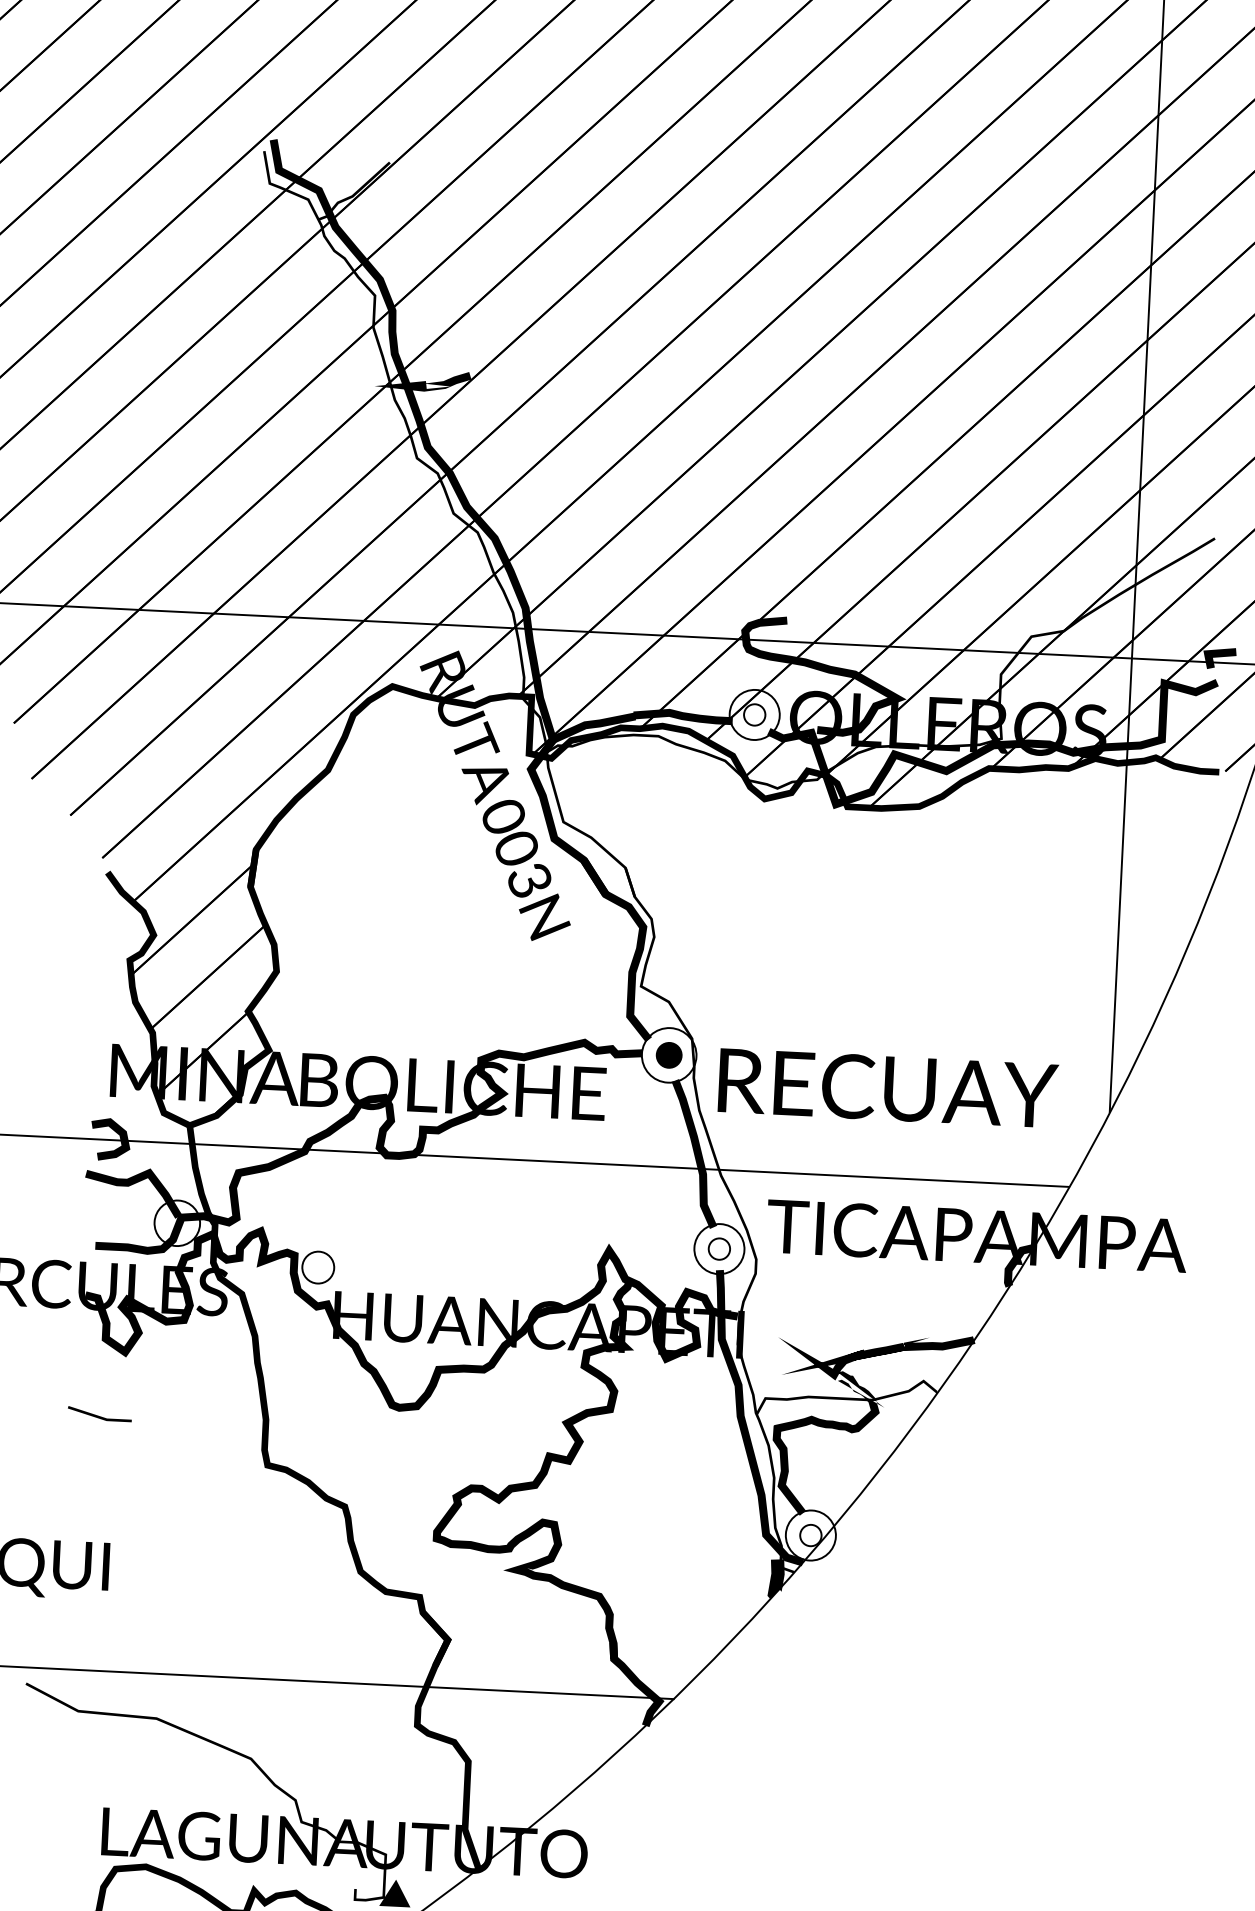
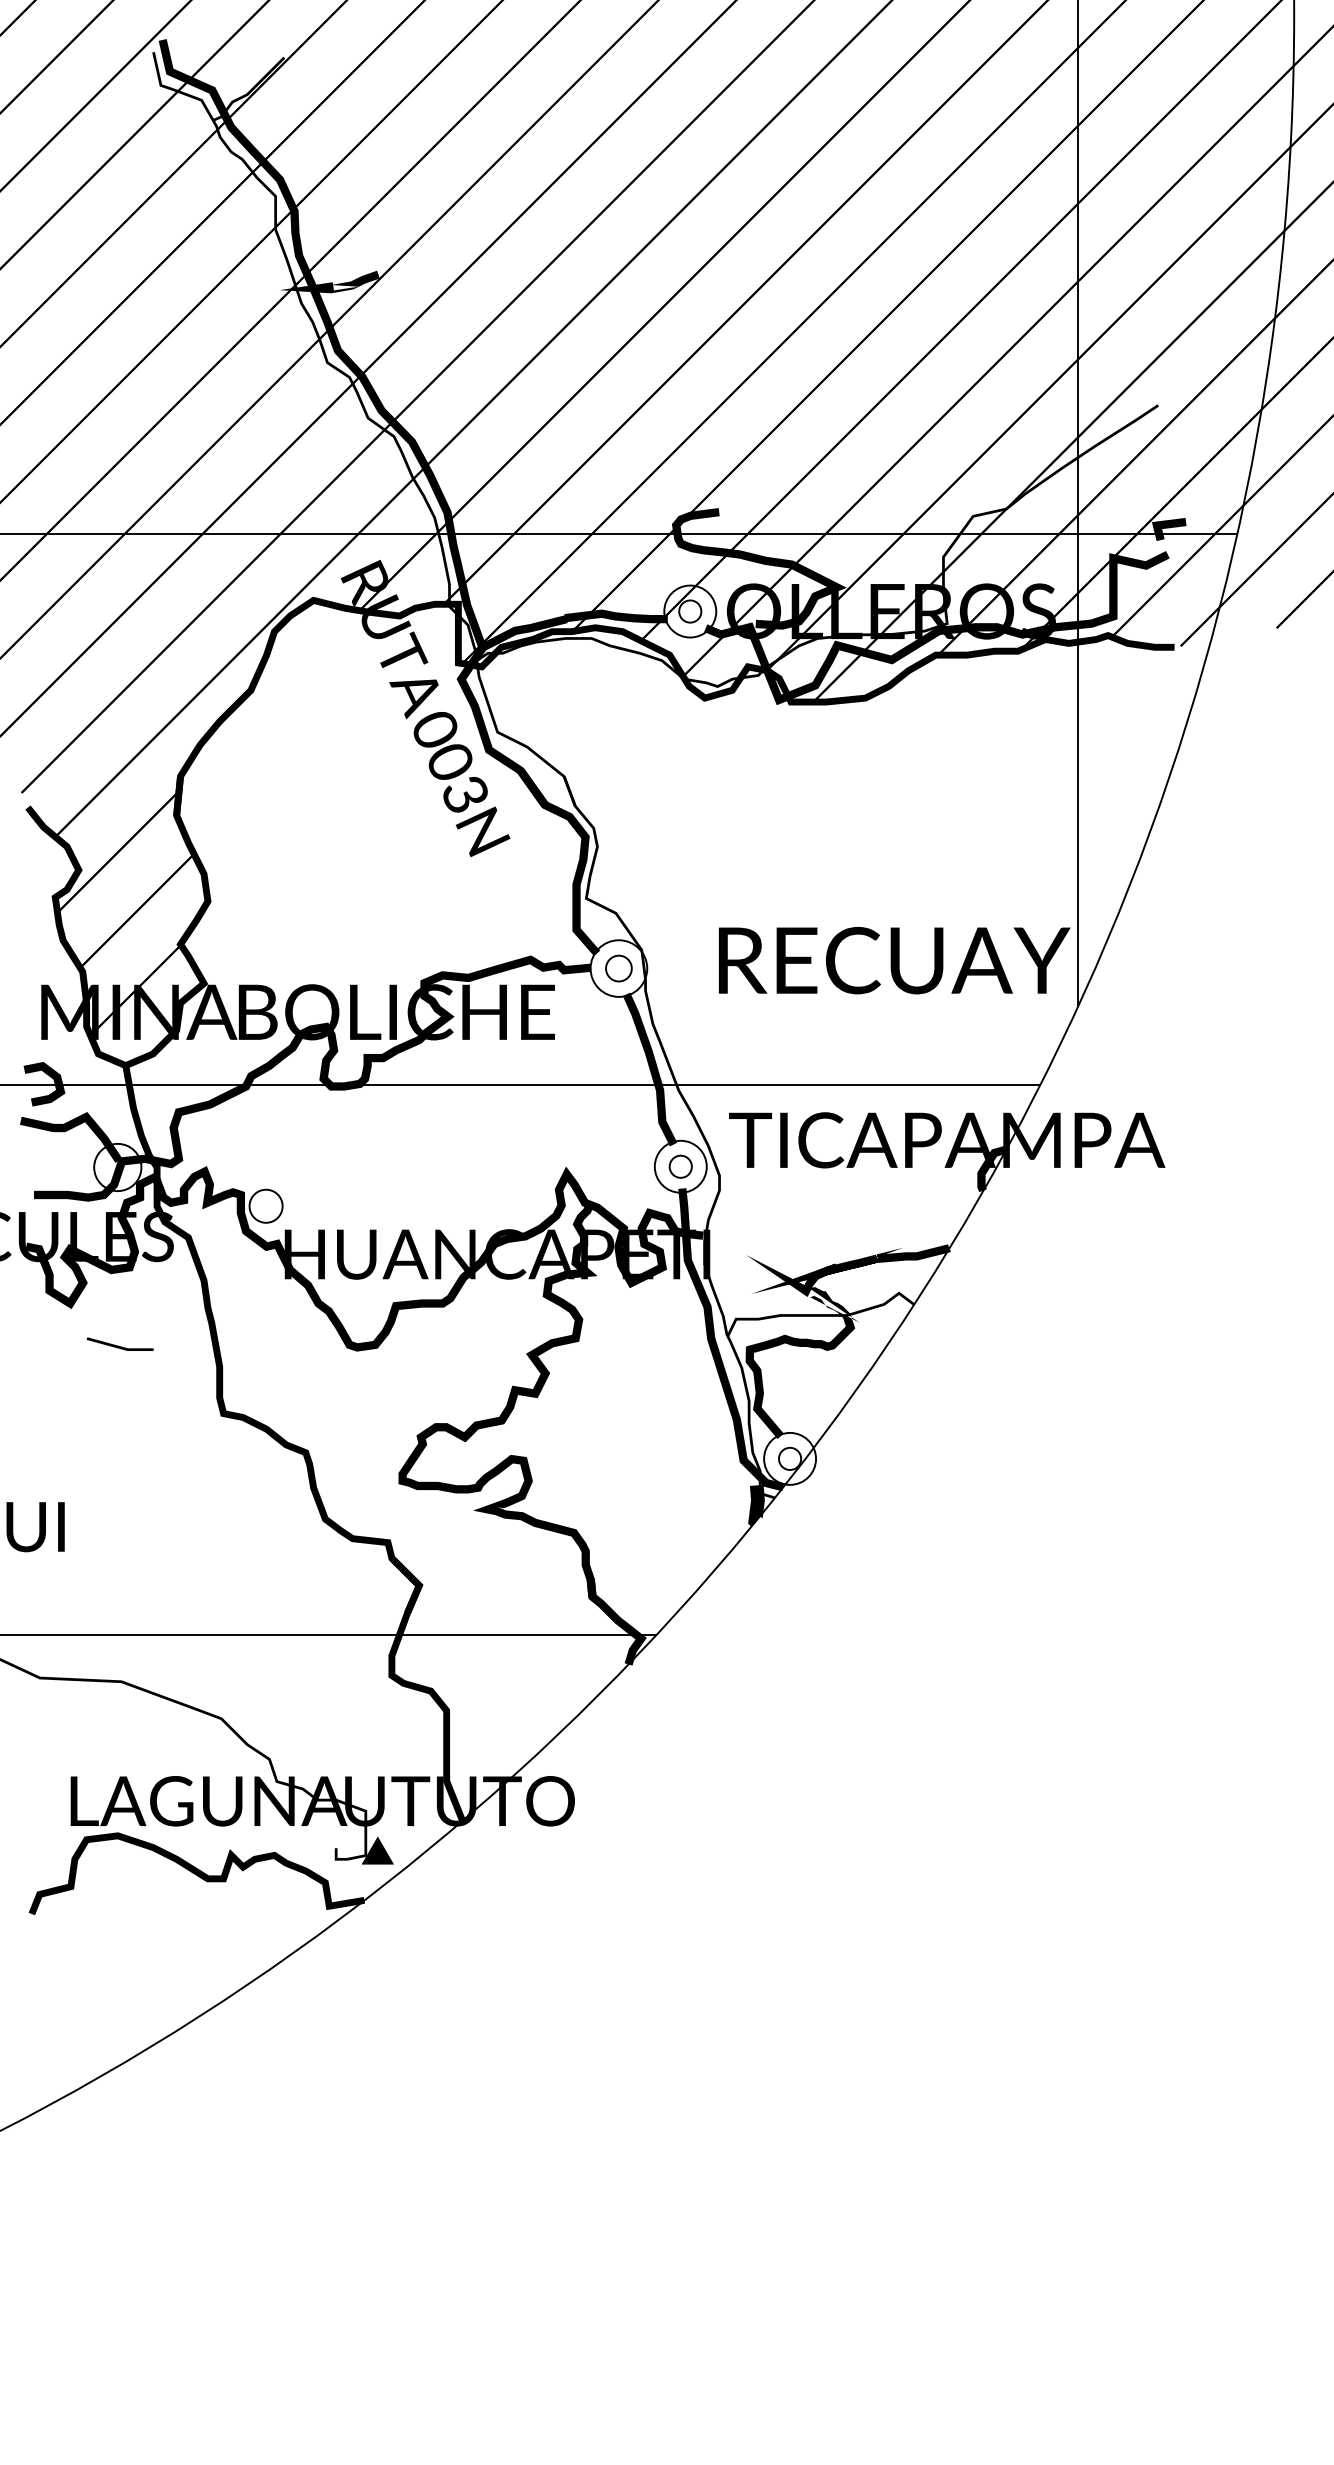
fill: (668, 1055) -> (618, 968), removed
text: (888, 1088) -> (894, 960), moved
line: (98, 1415) -> (118, 1345), moved

